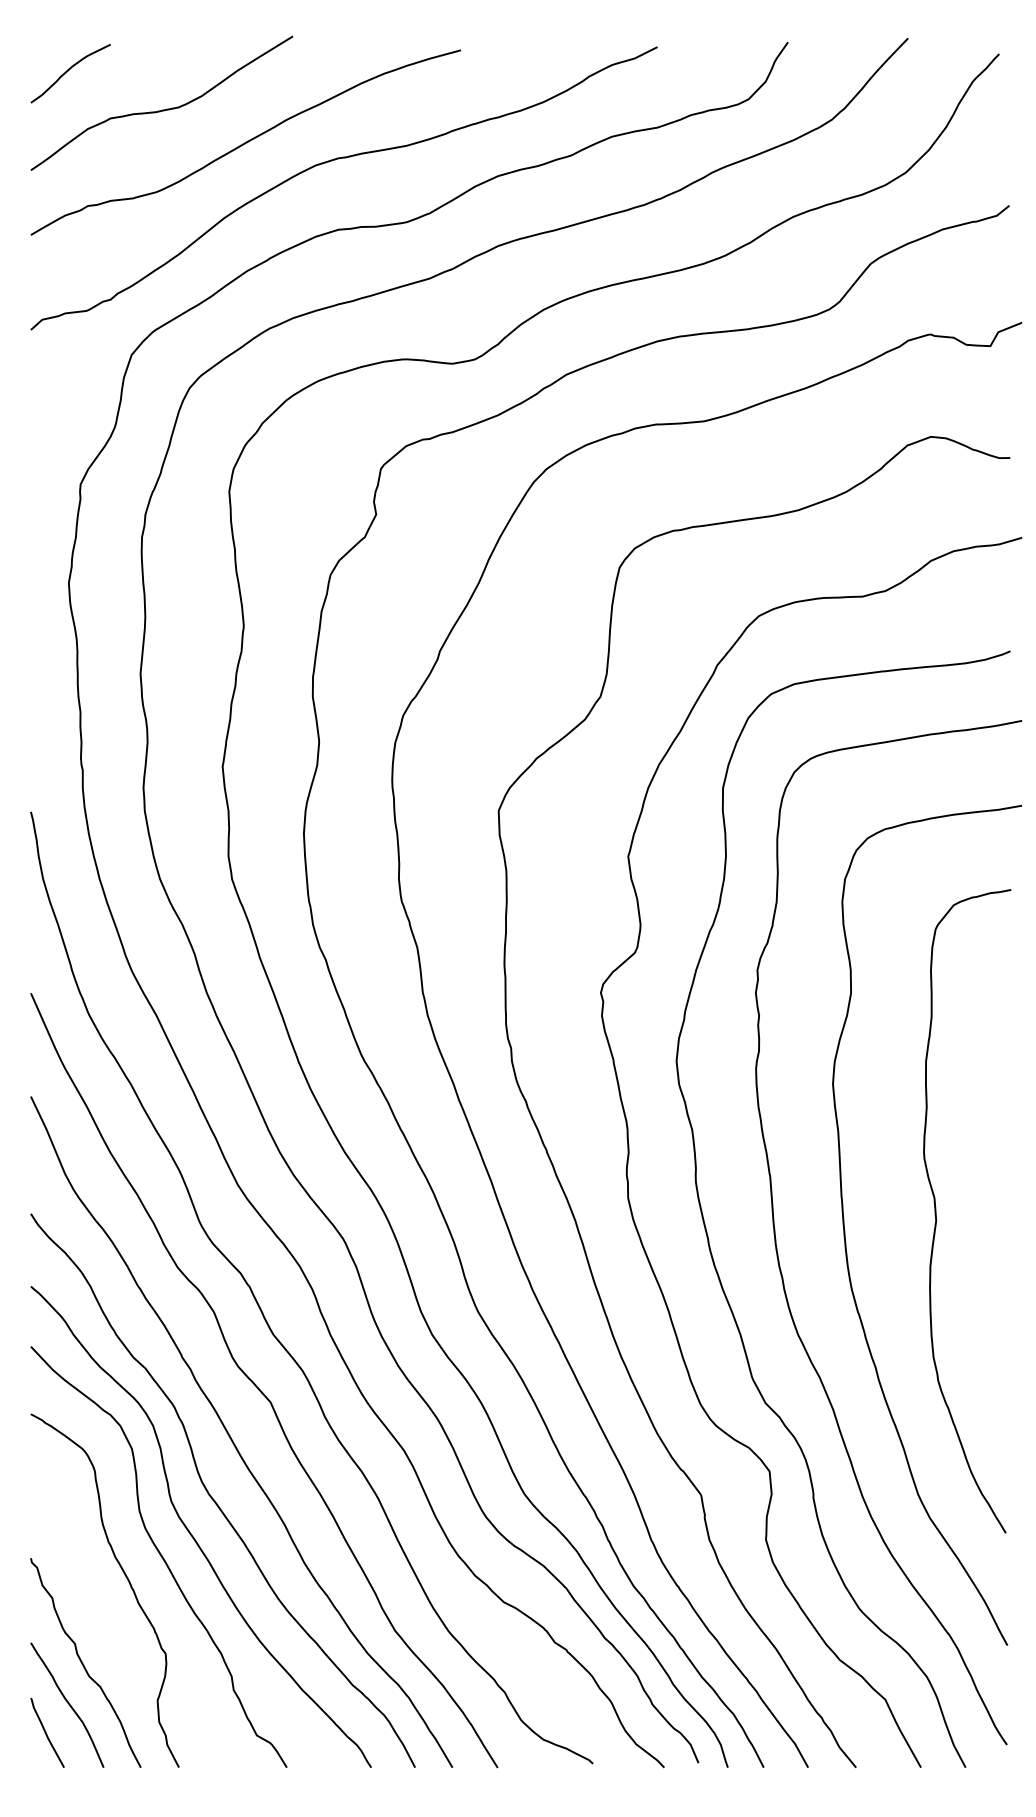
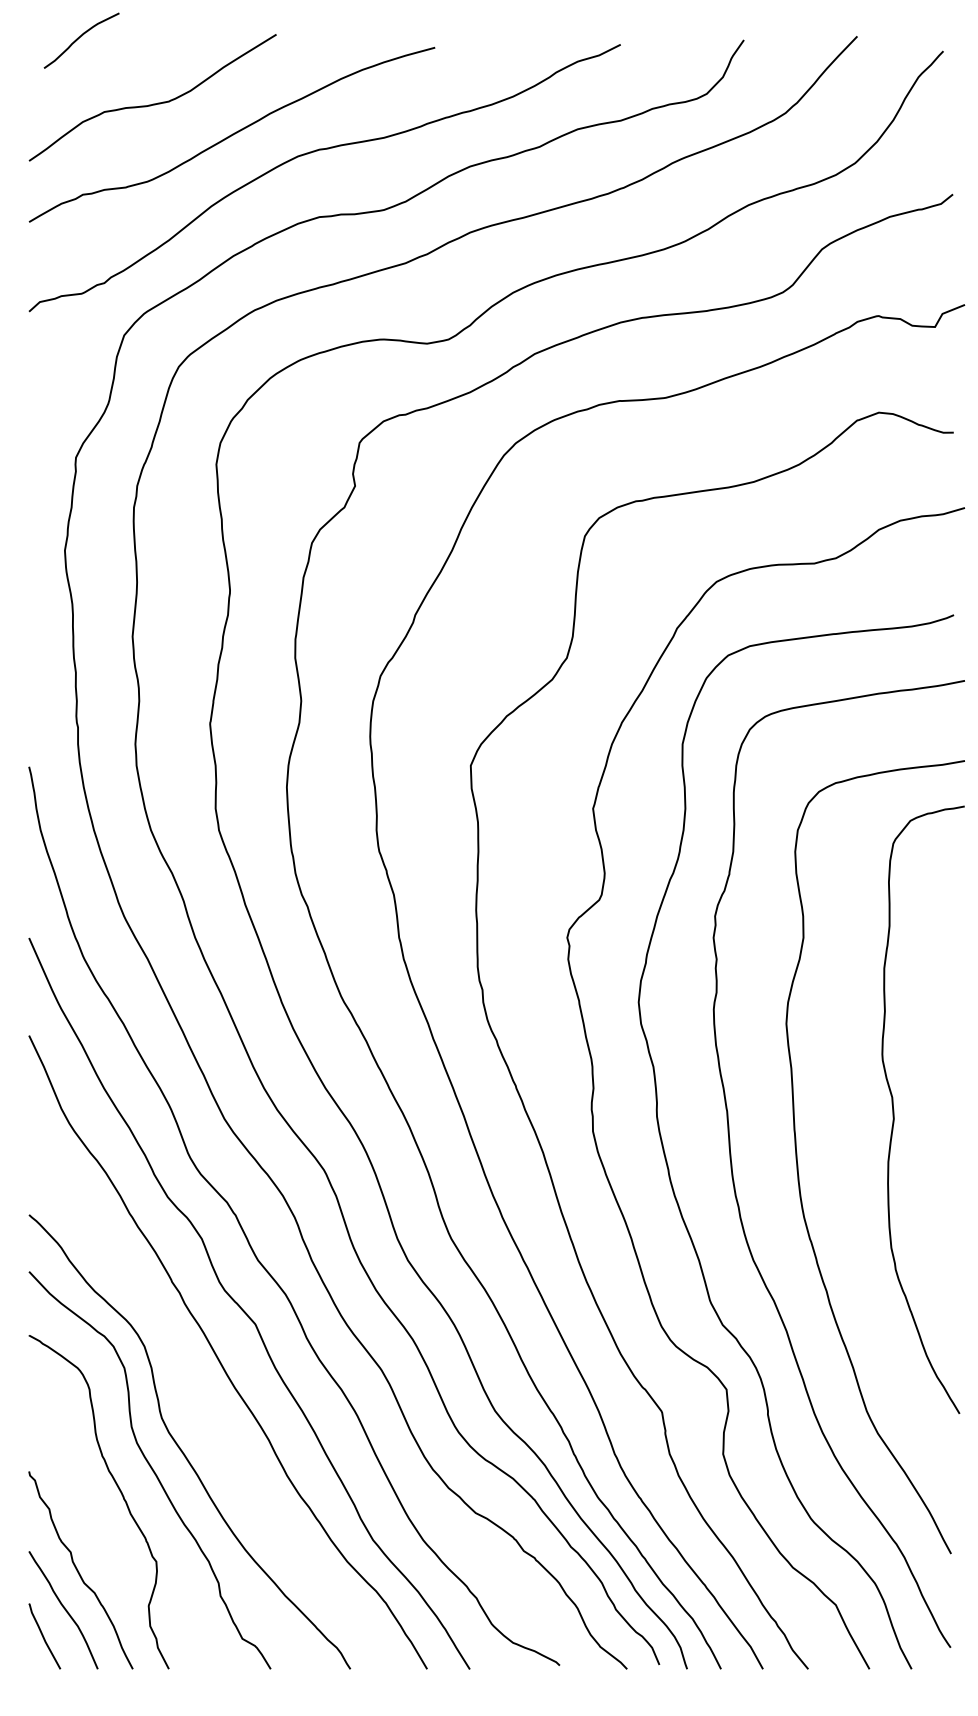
curve: (68, 71) -> (79, 38), moved
curve: (936, 1210) -> (894, 1109), moved
curve: (213, 1497) -> (201, 1414), removed

